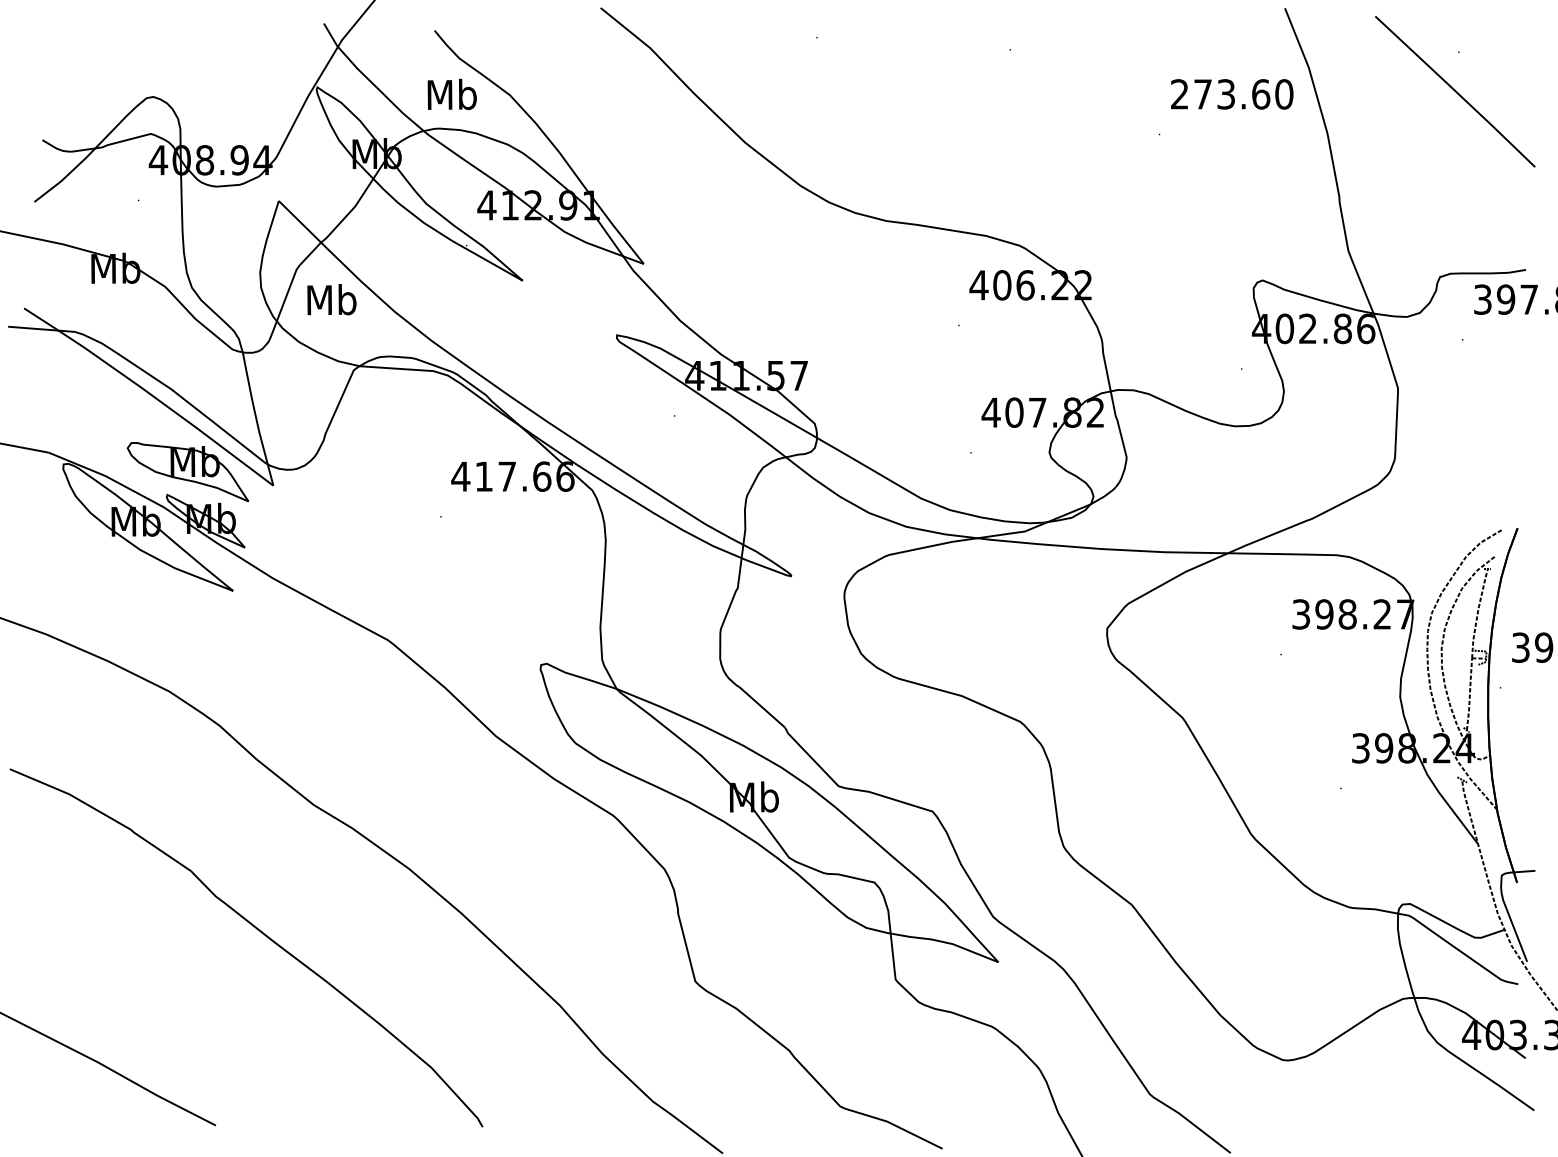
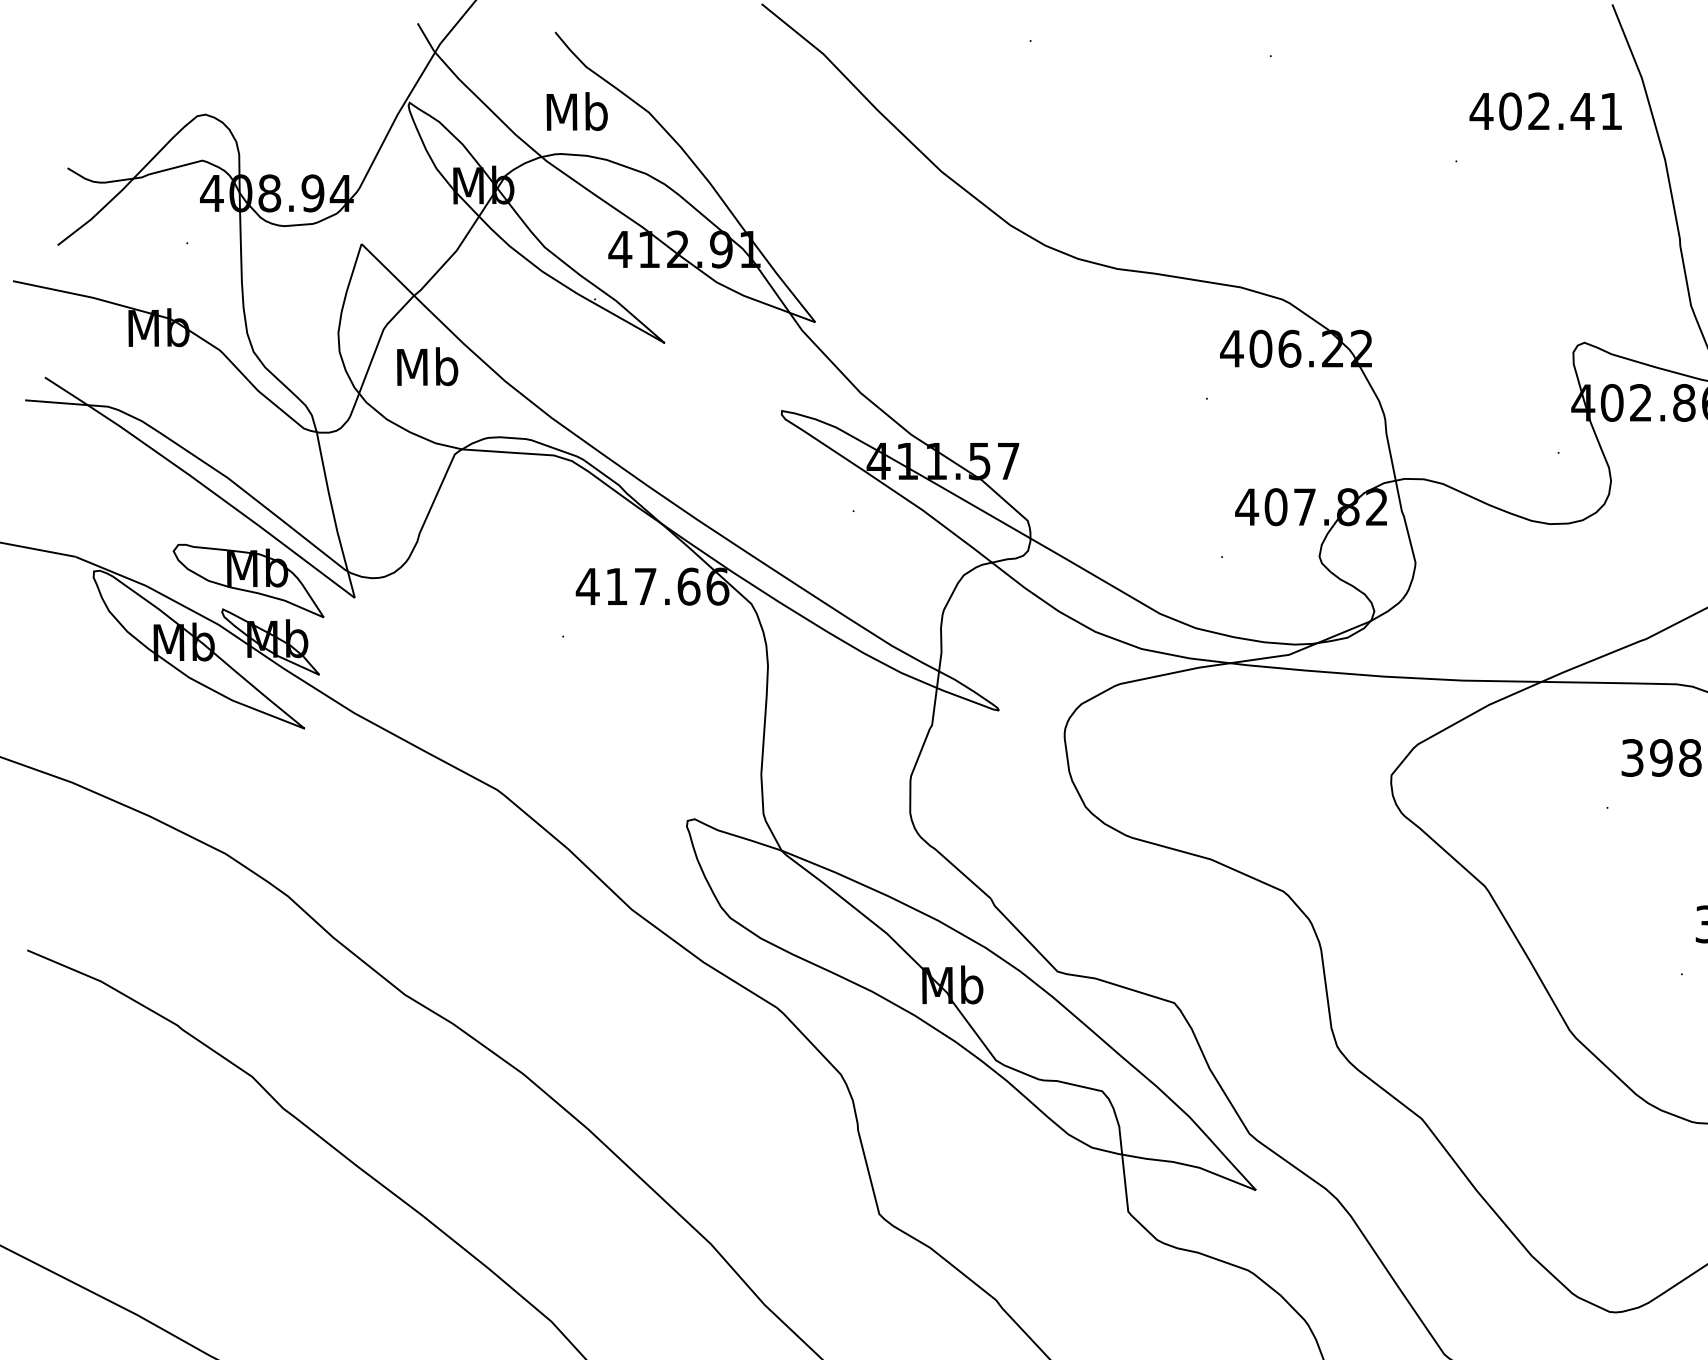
text: (1231, 94) -> (1545, 111), 273.60 -> 402.41

